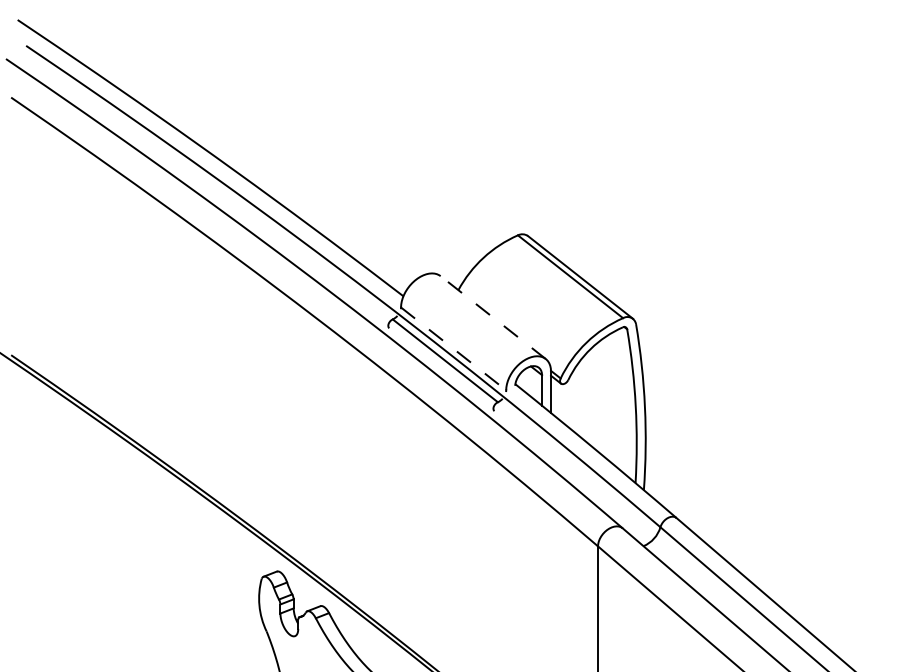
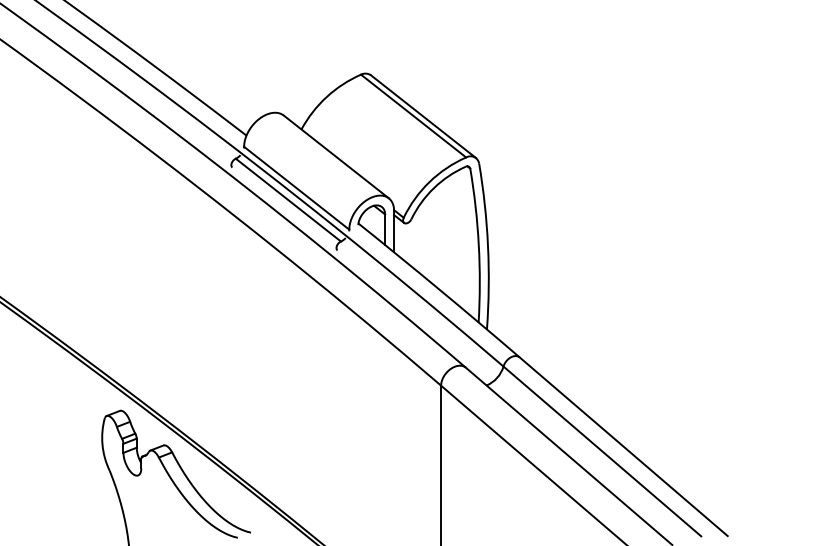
line: (493, 317) -> (336, 156), dashed -> solid
line: (453, 348) -> (296, 187), dashed -> solid

